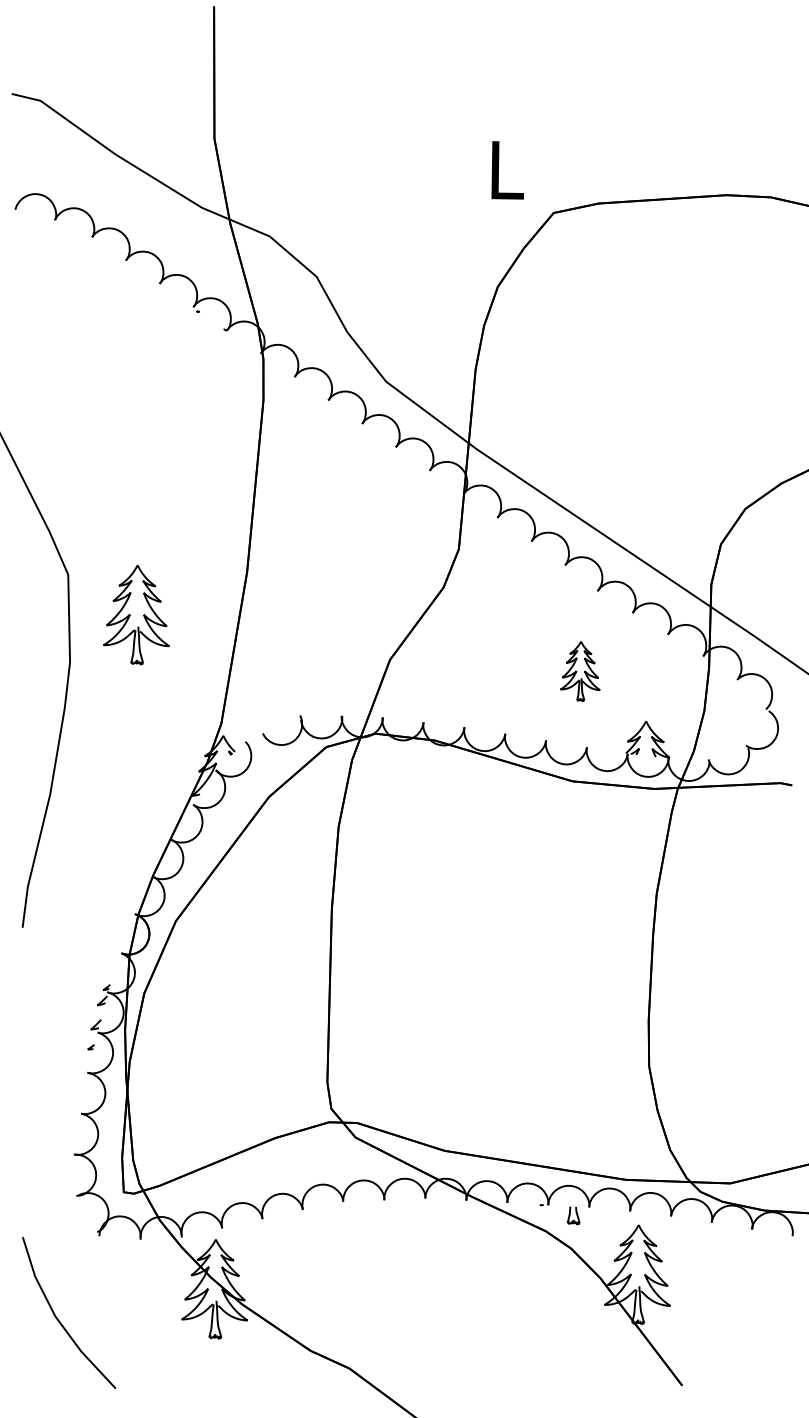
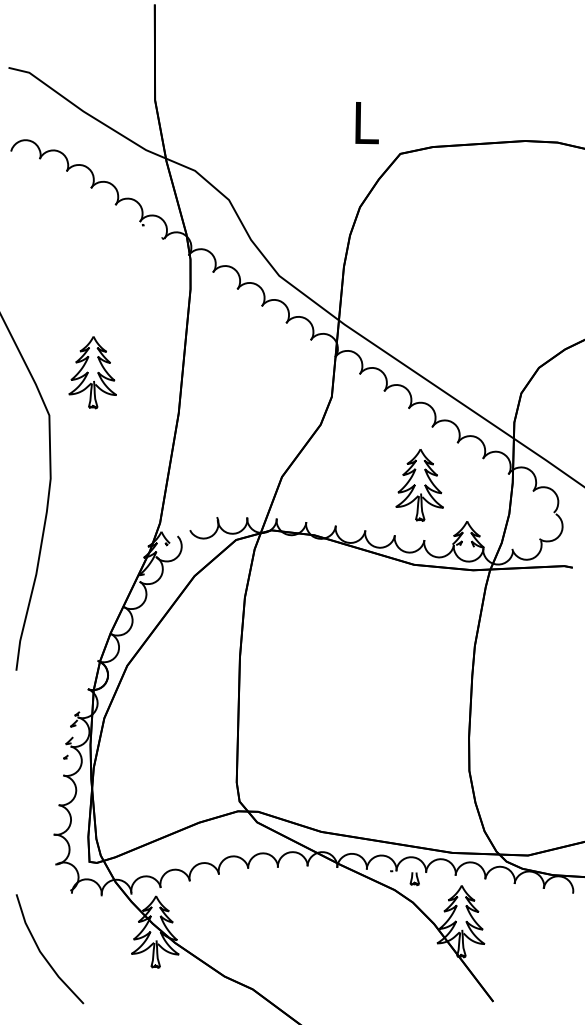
part: (136, 614) -> (92, 372), moved
part: (580, 671) -> (419, 485), size x1.67

